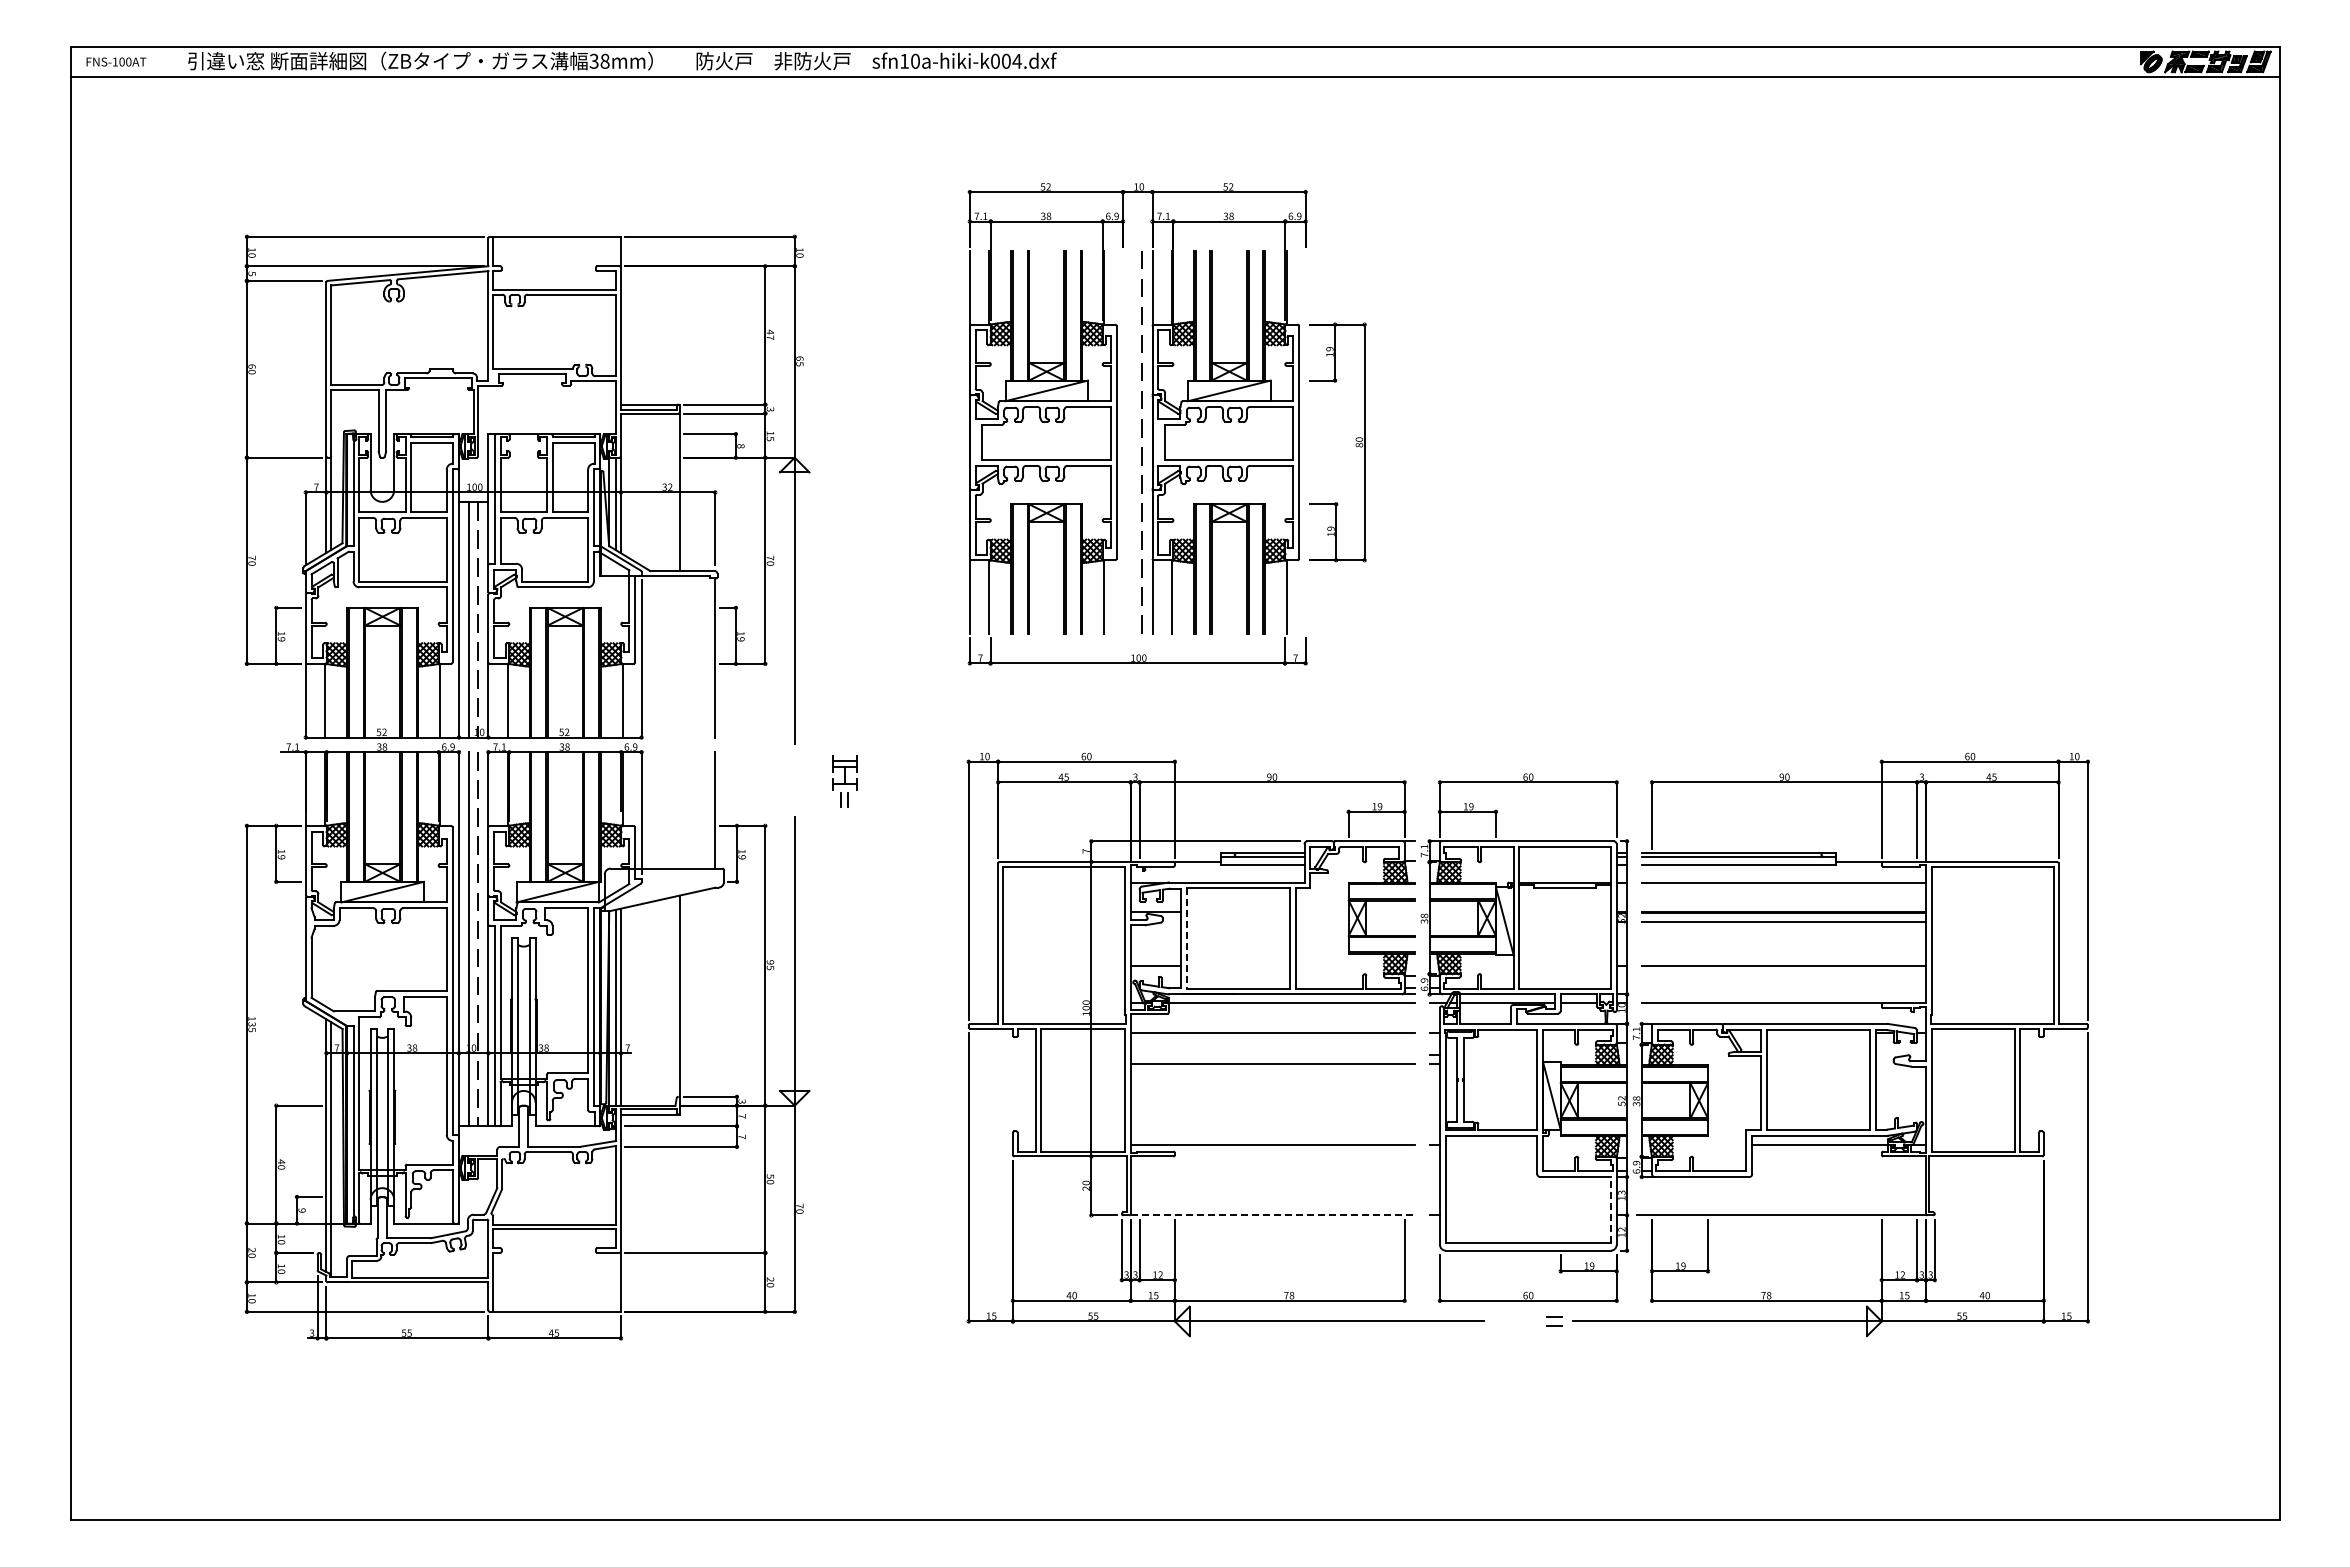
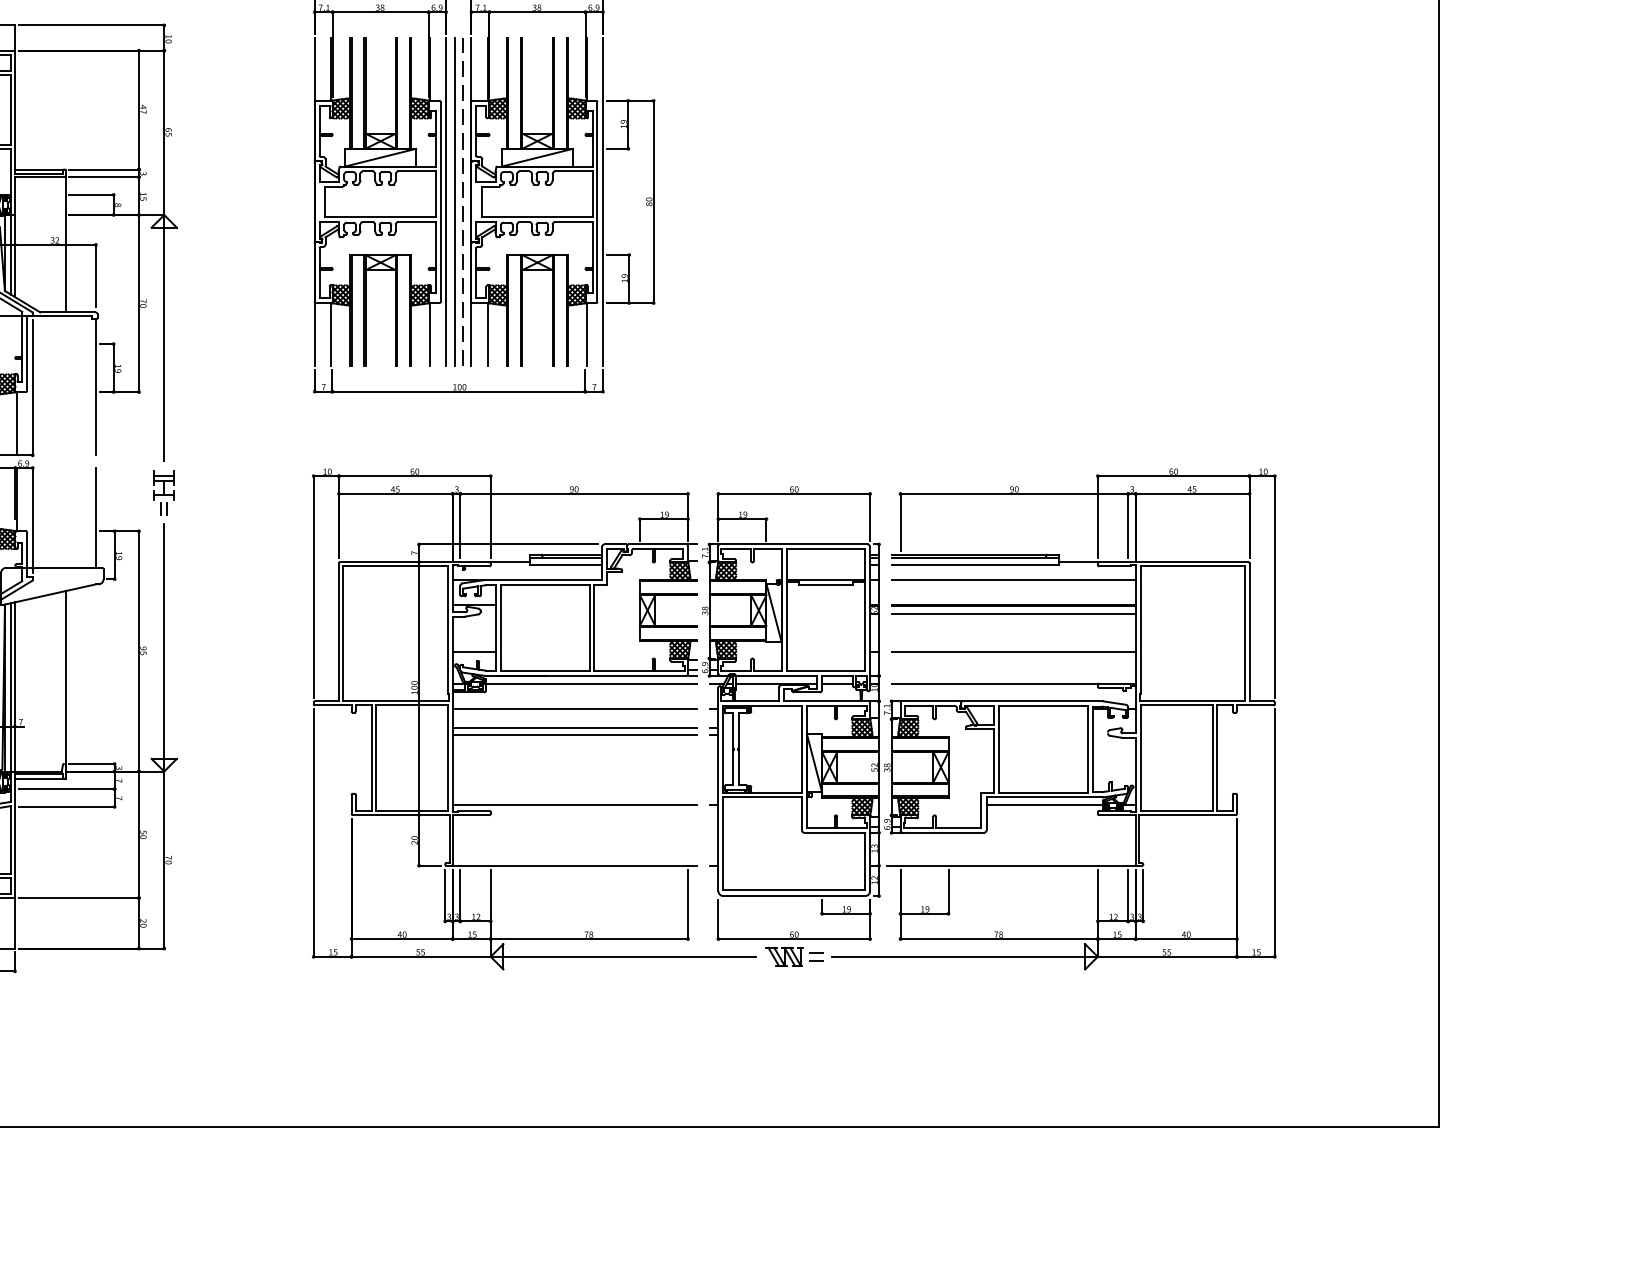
line: (1123, 442) -> (446, 202), added
line: (1133, 442) -> (455, 202), added
line: (1305, 442) -> (602, 202), added
part: (844, 781) -> (164, 493), moved
line: (1186, 939) -> (500, 628), dashed -> solid
line: (1272, 1054) -> (574, 727), added
line: (1610, 1209) -> (864, 860), dashed -> solid
line: (1273, 1215) -> (575, 865), dashed -> solid
part: (1516, 1321) -> (784, 956), added

